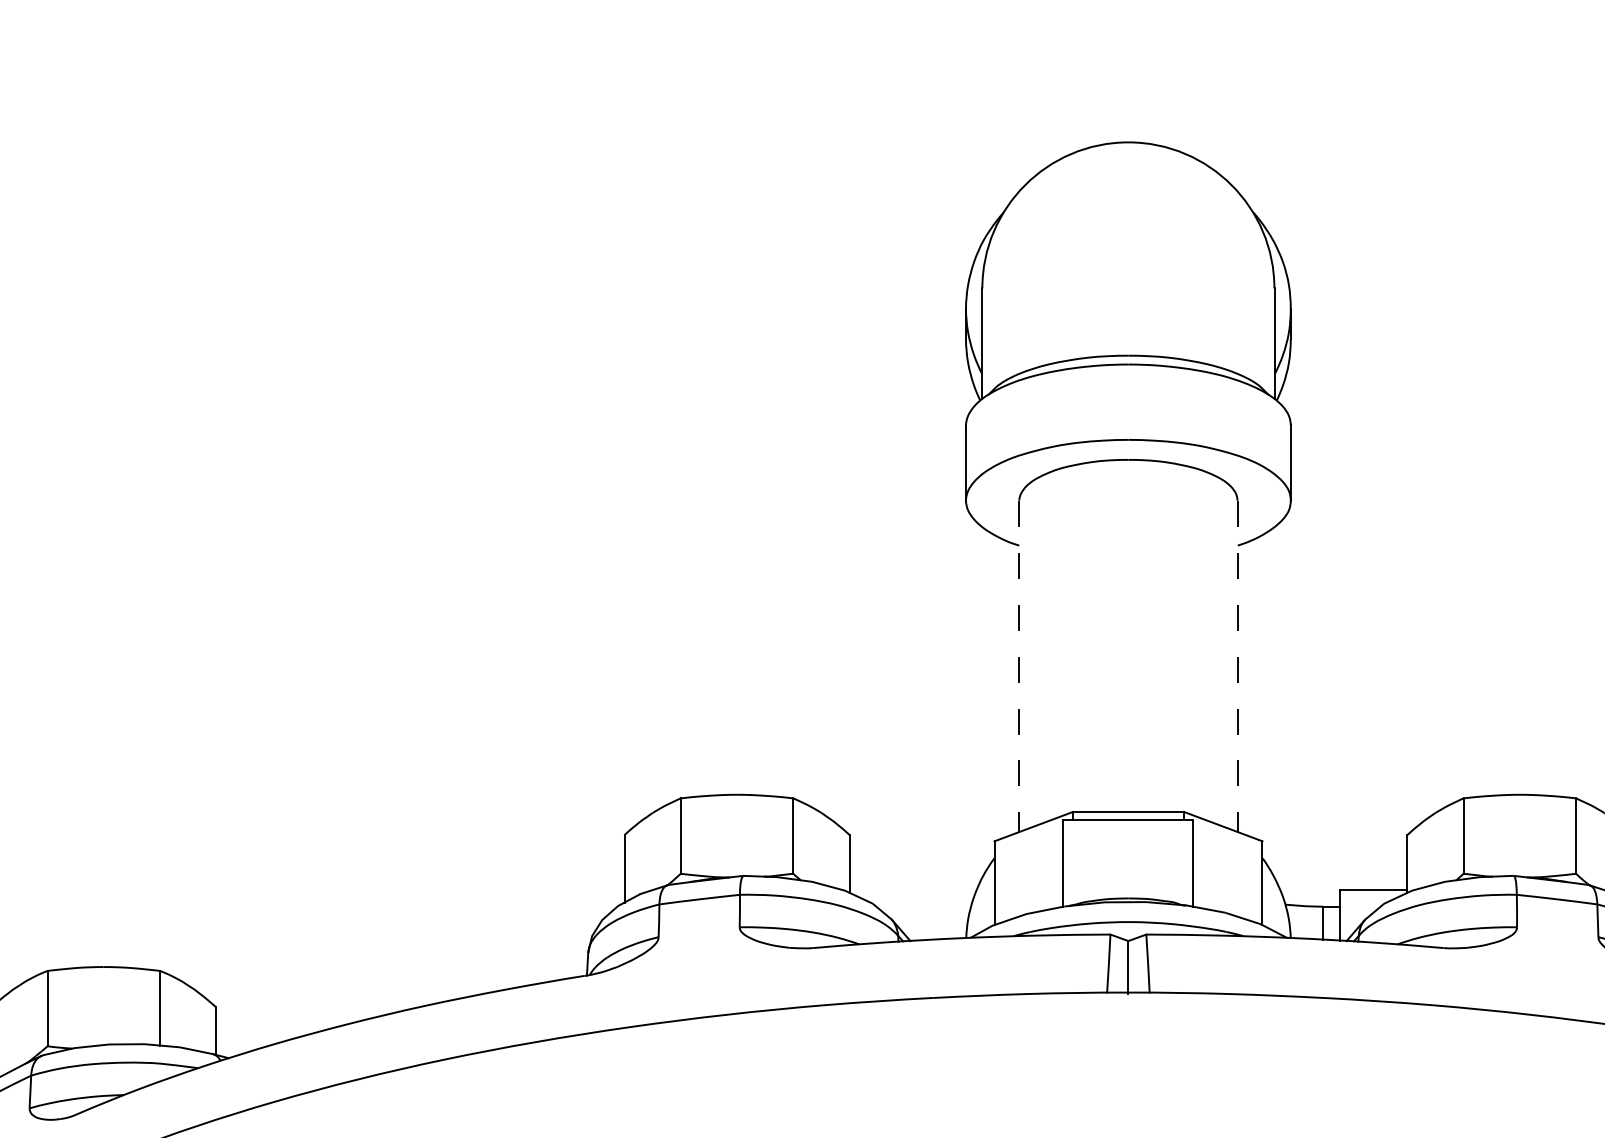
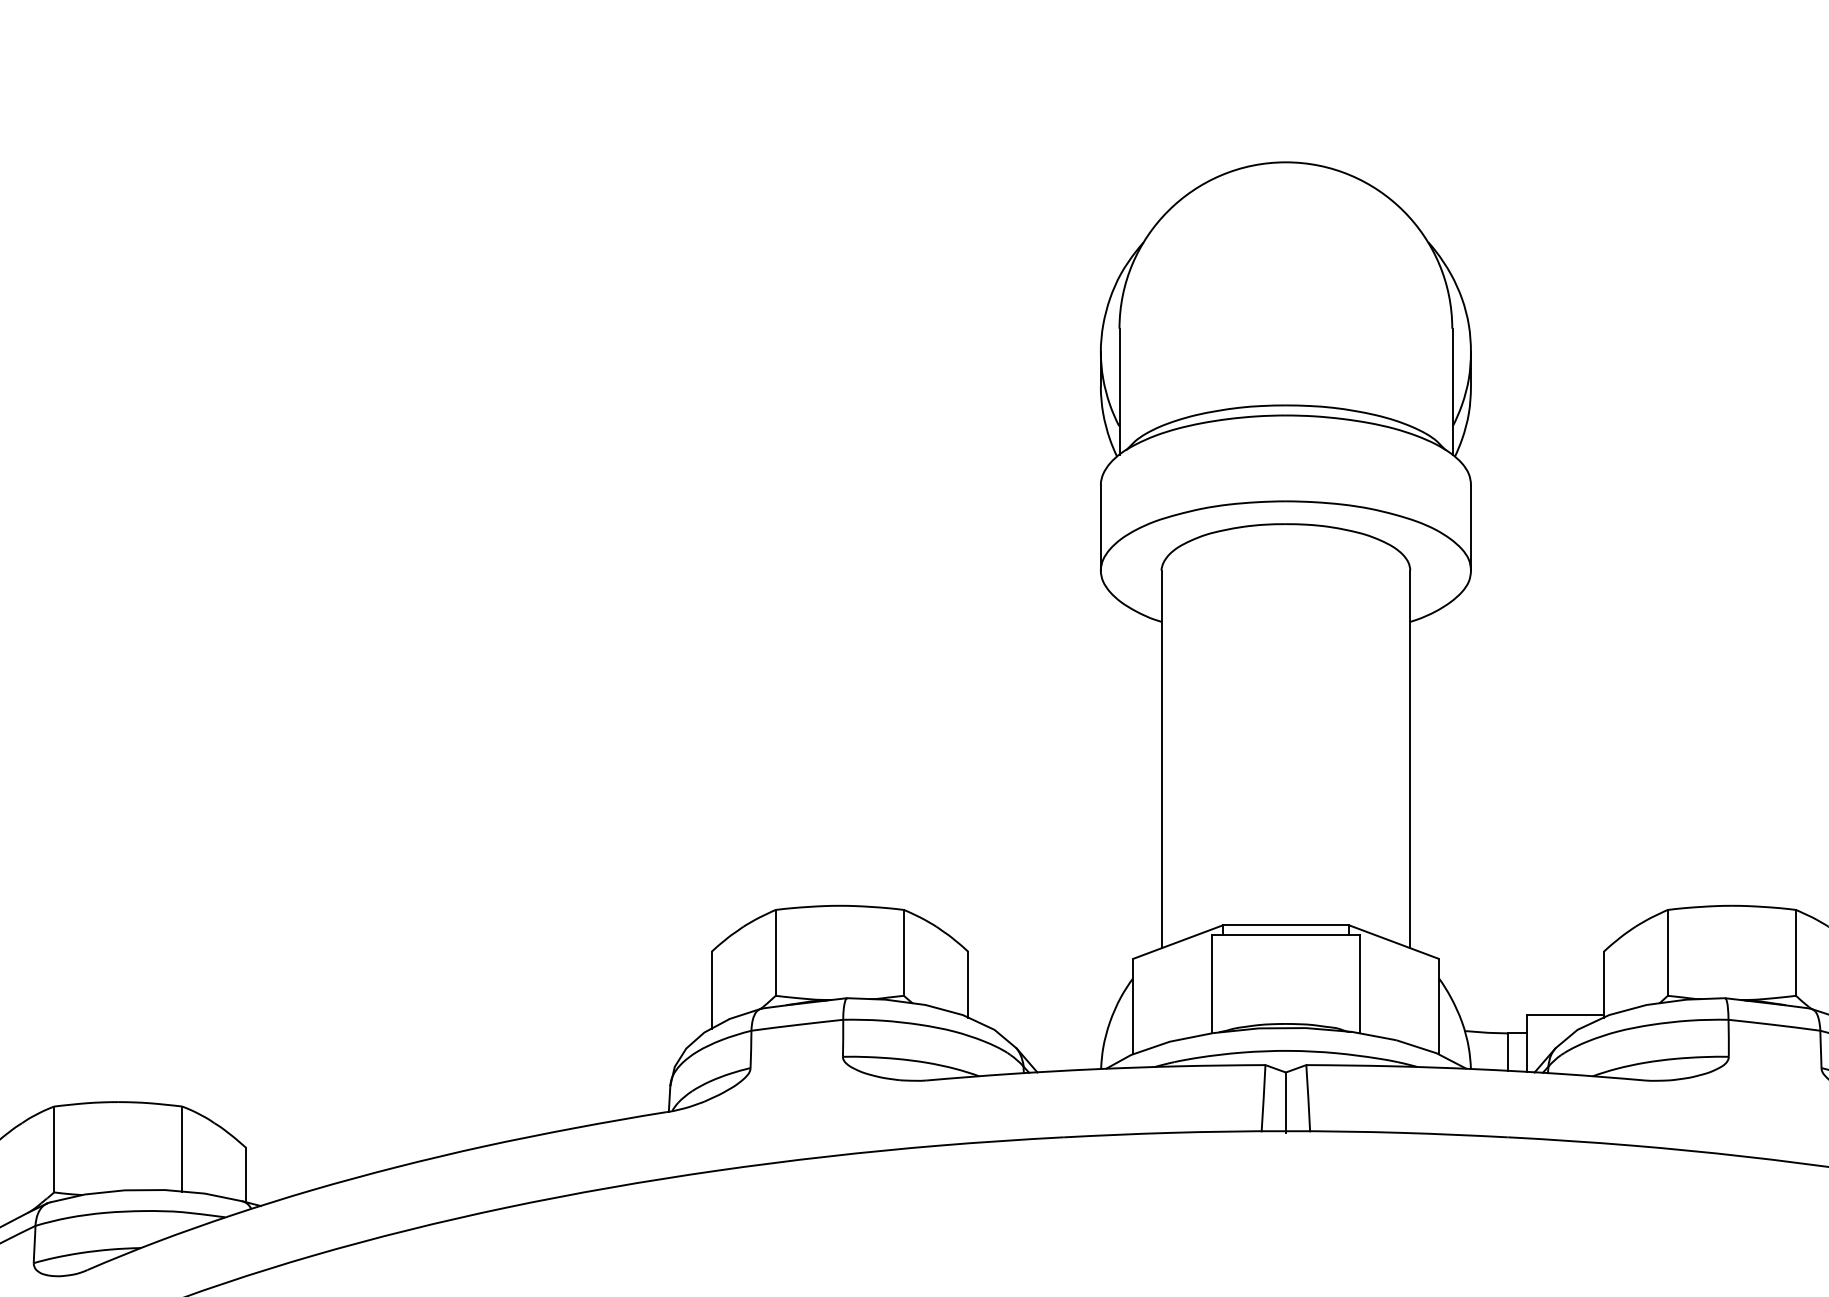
line: (1019, 666) -> (1161, 759), dashed -> solid
line: (1237, 666) -> (1410, 759), dashed -> solid

